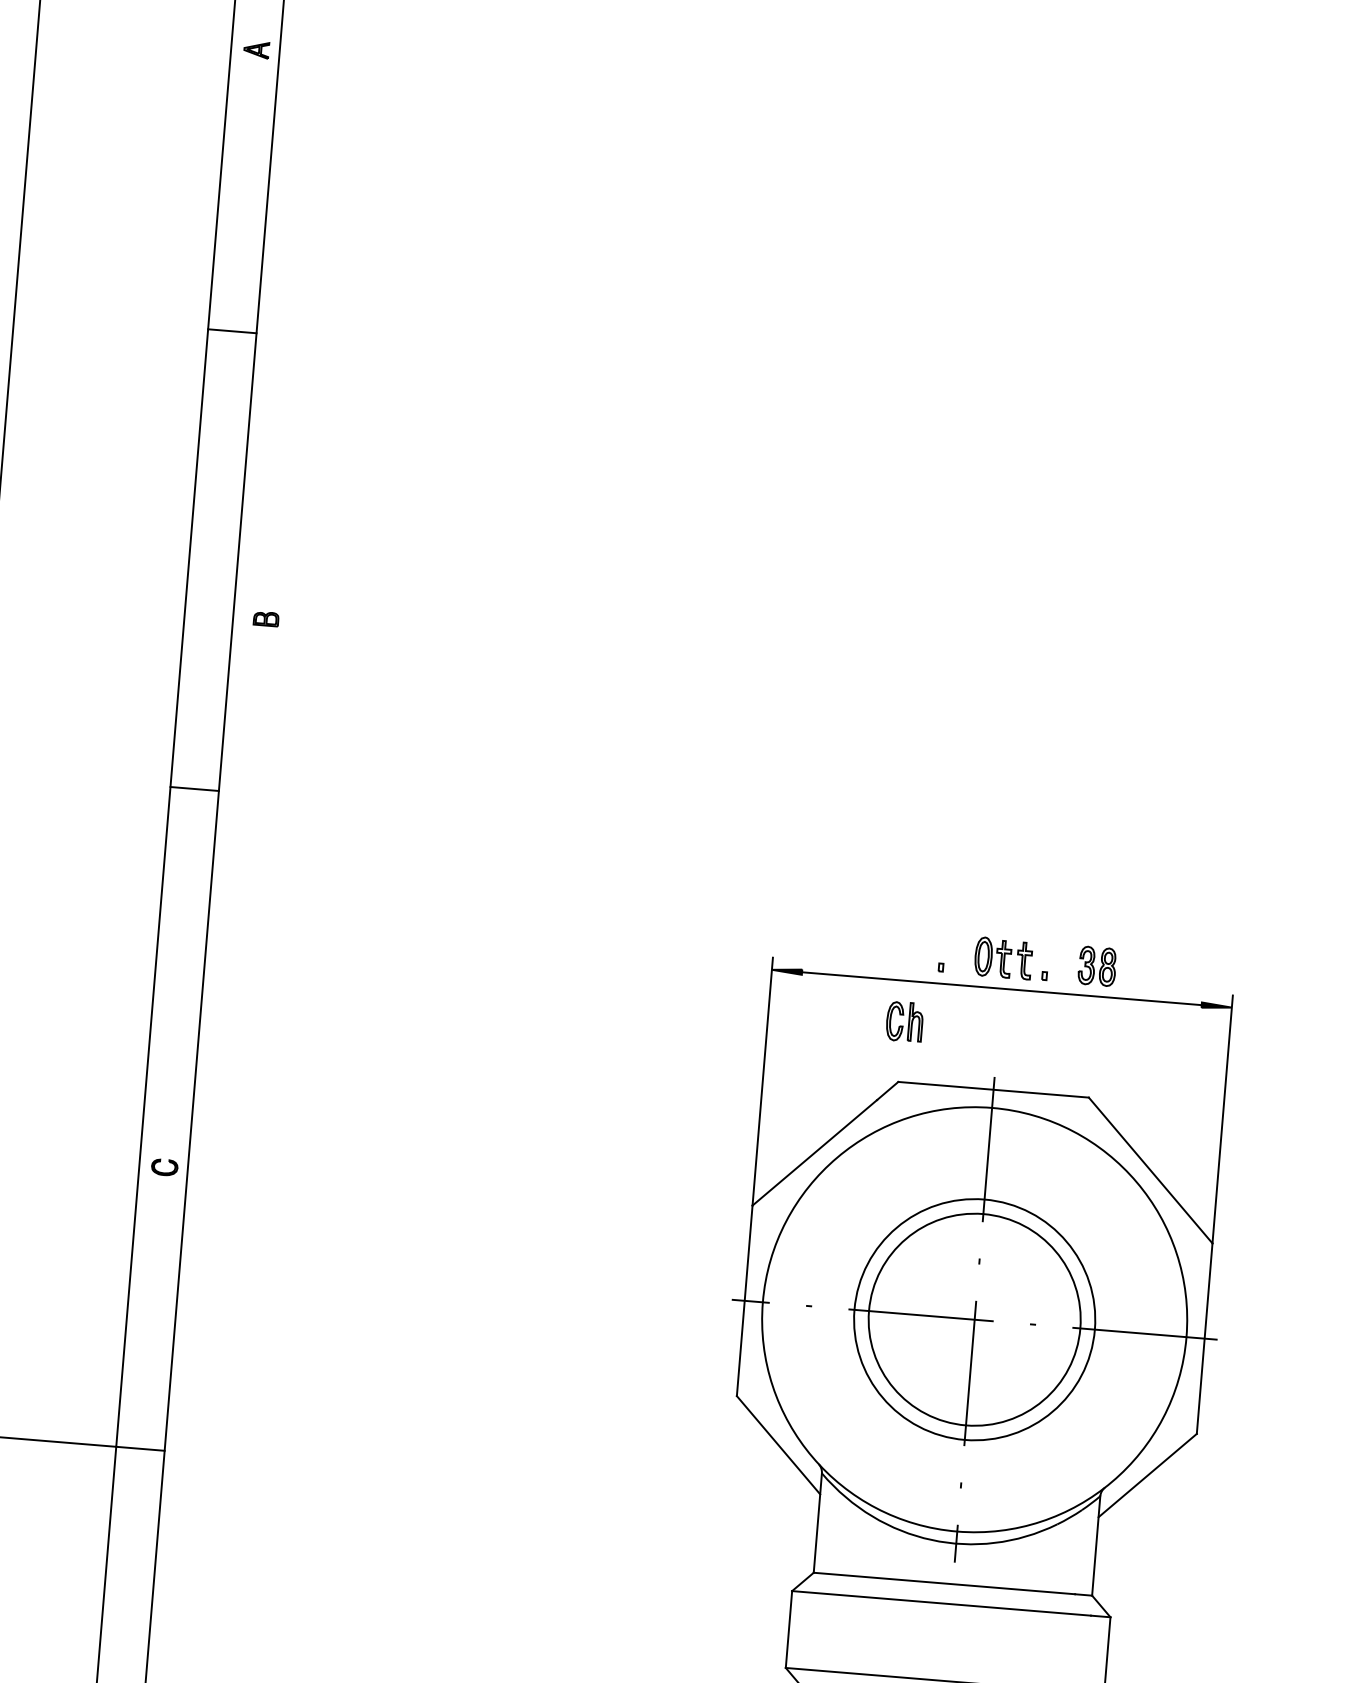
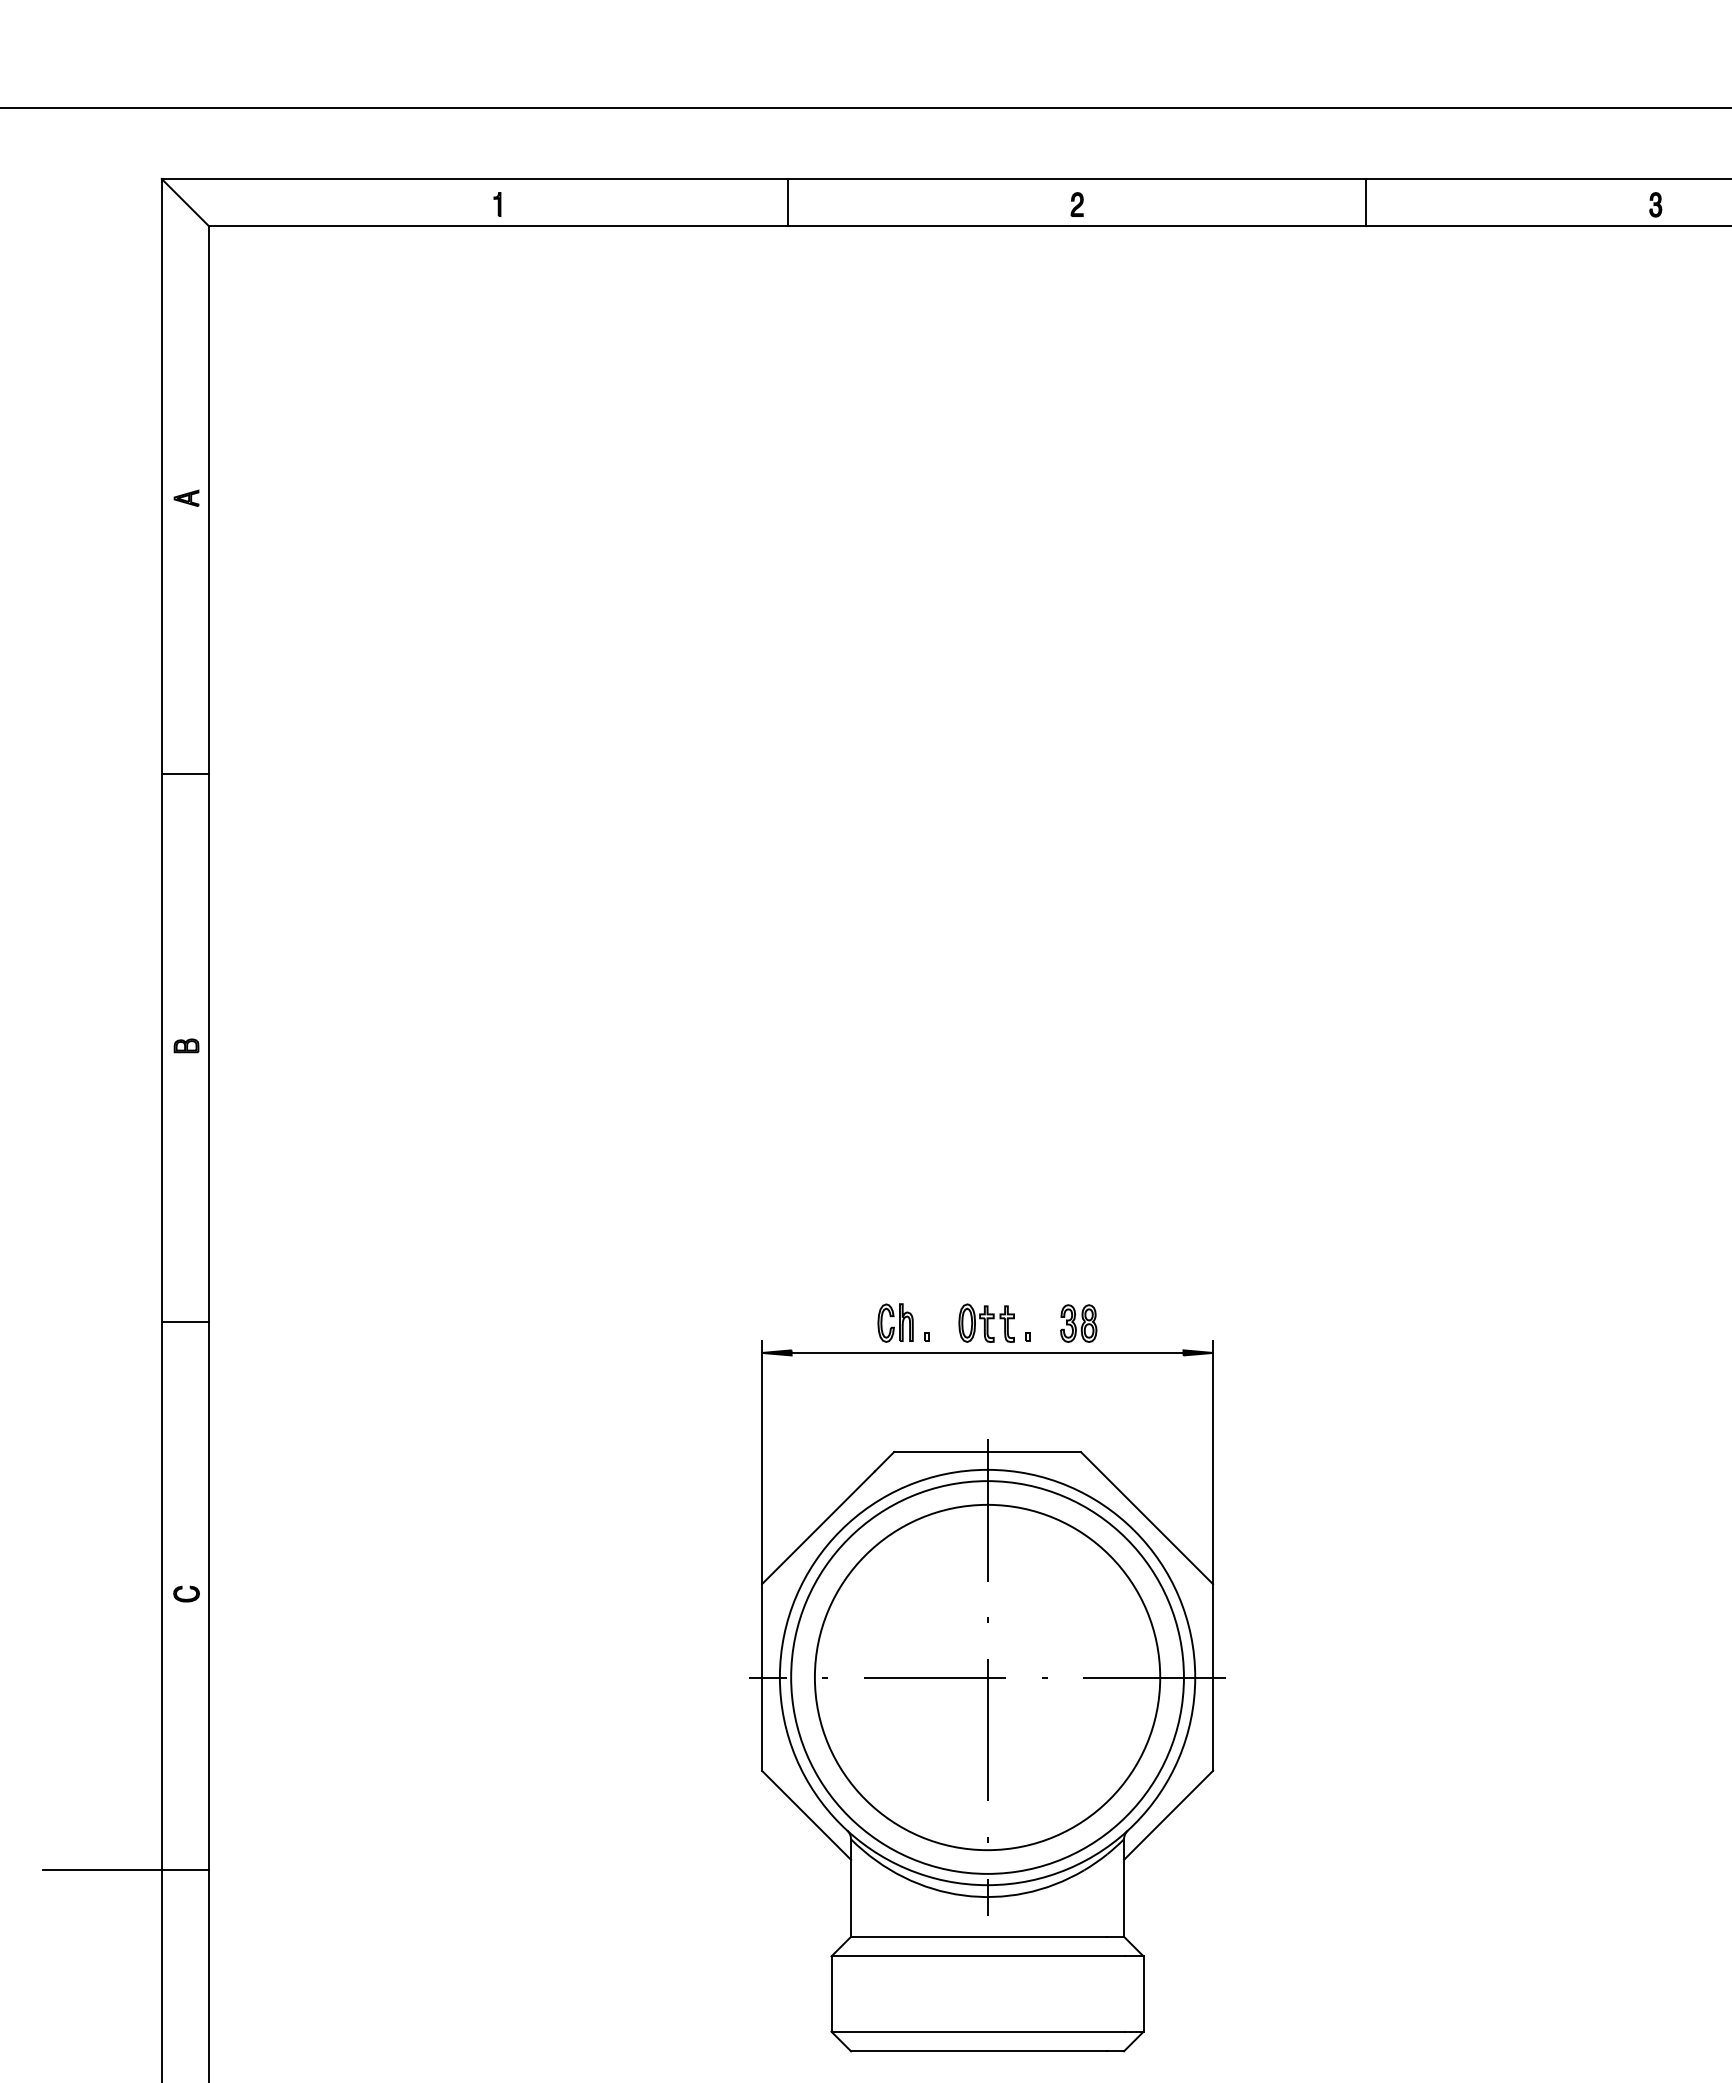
part: (266, 618) -> (186, 1045), moved
line: (194, 789) -> (185, 1322), moved
part: (904, 1021) -> (895, 1322), moved
circle: (974, 1319) -> (987, 1677), size x1.67
circle: (974, 1319) -> (987, 1677), size x1.67

